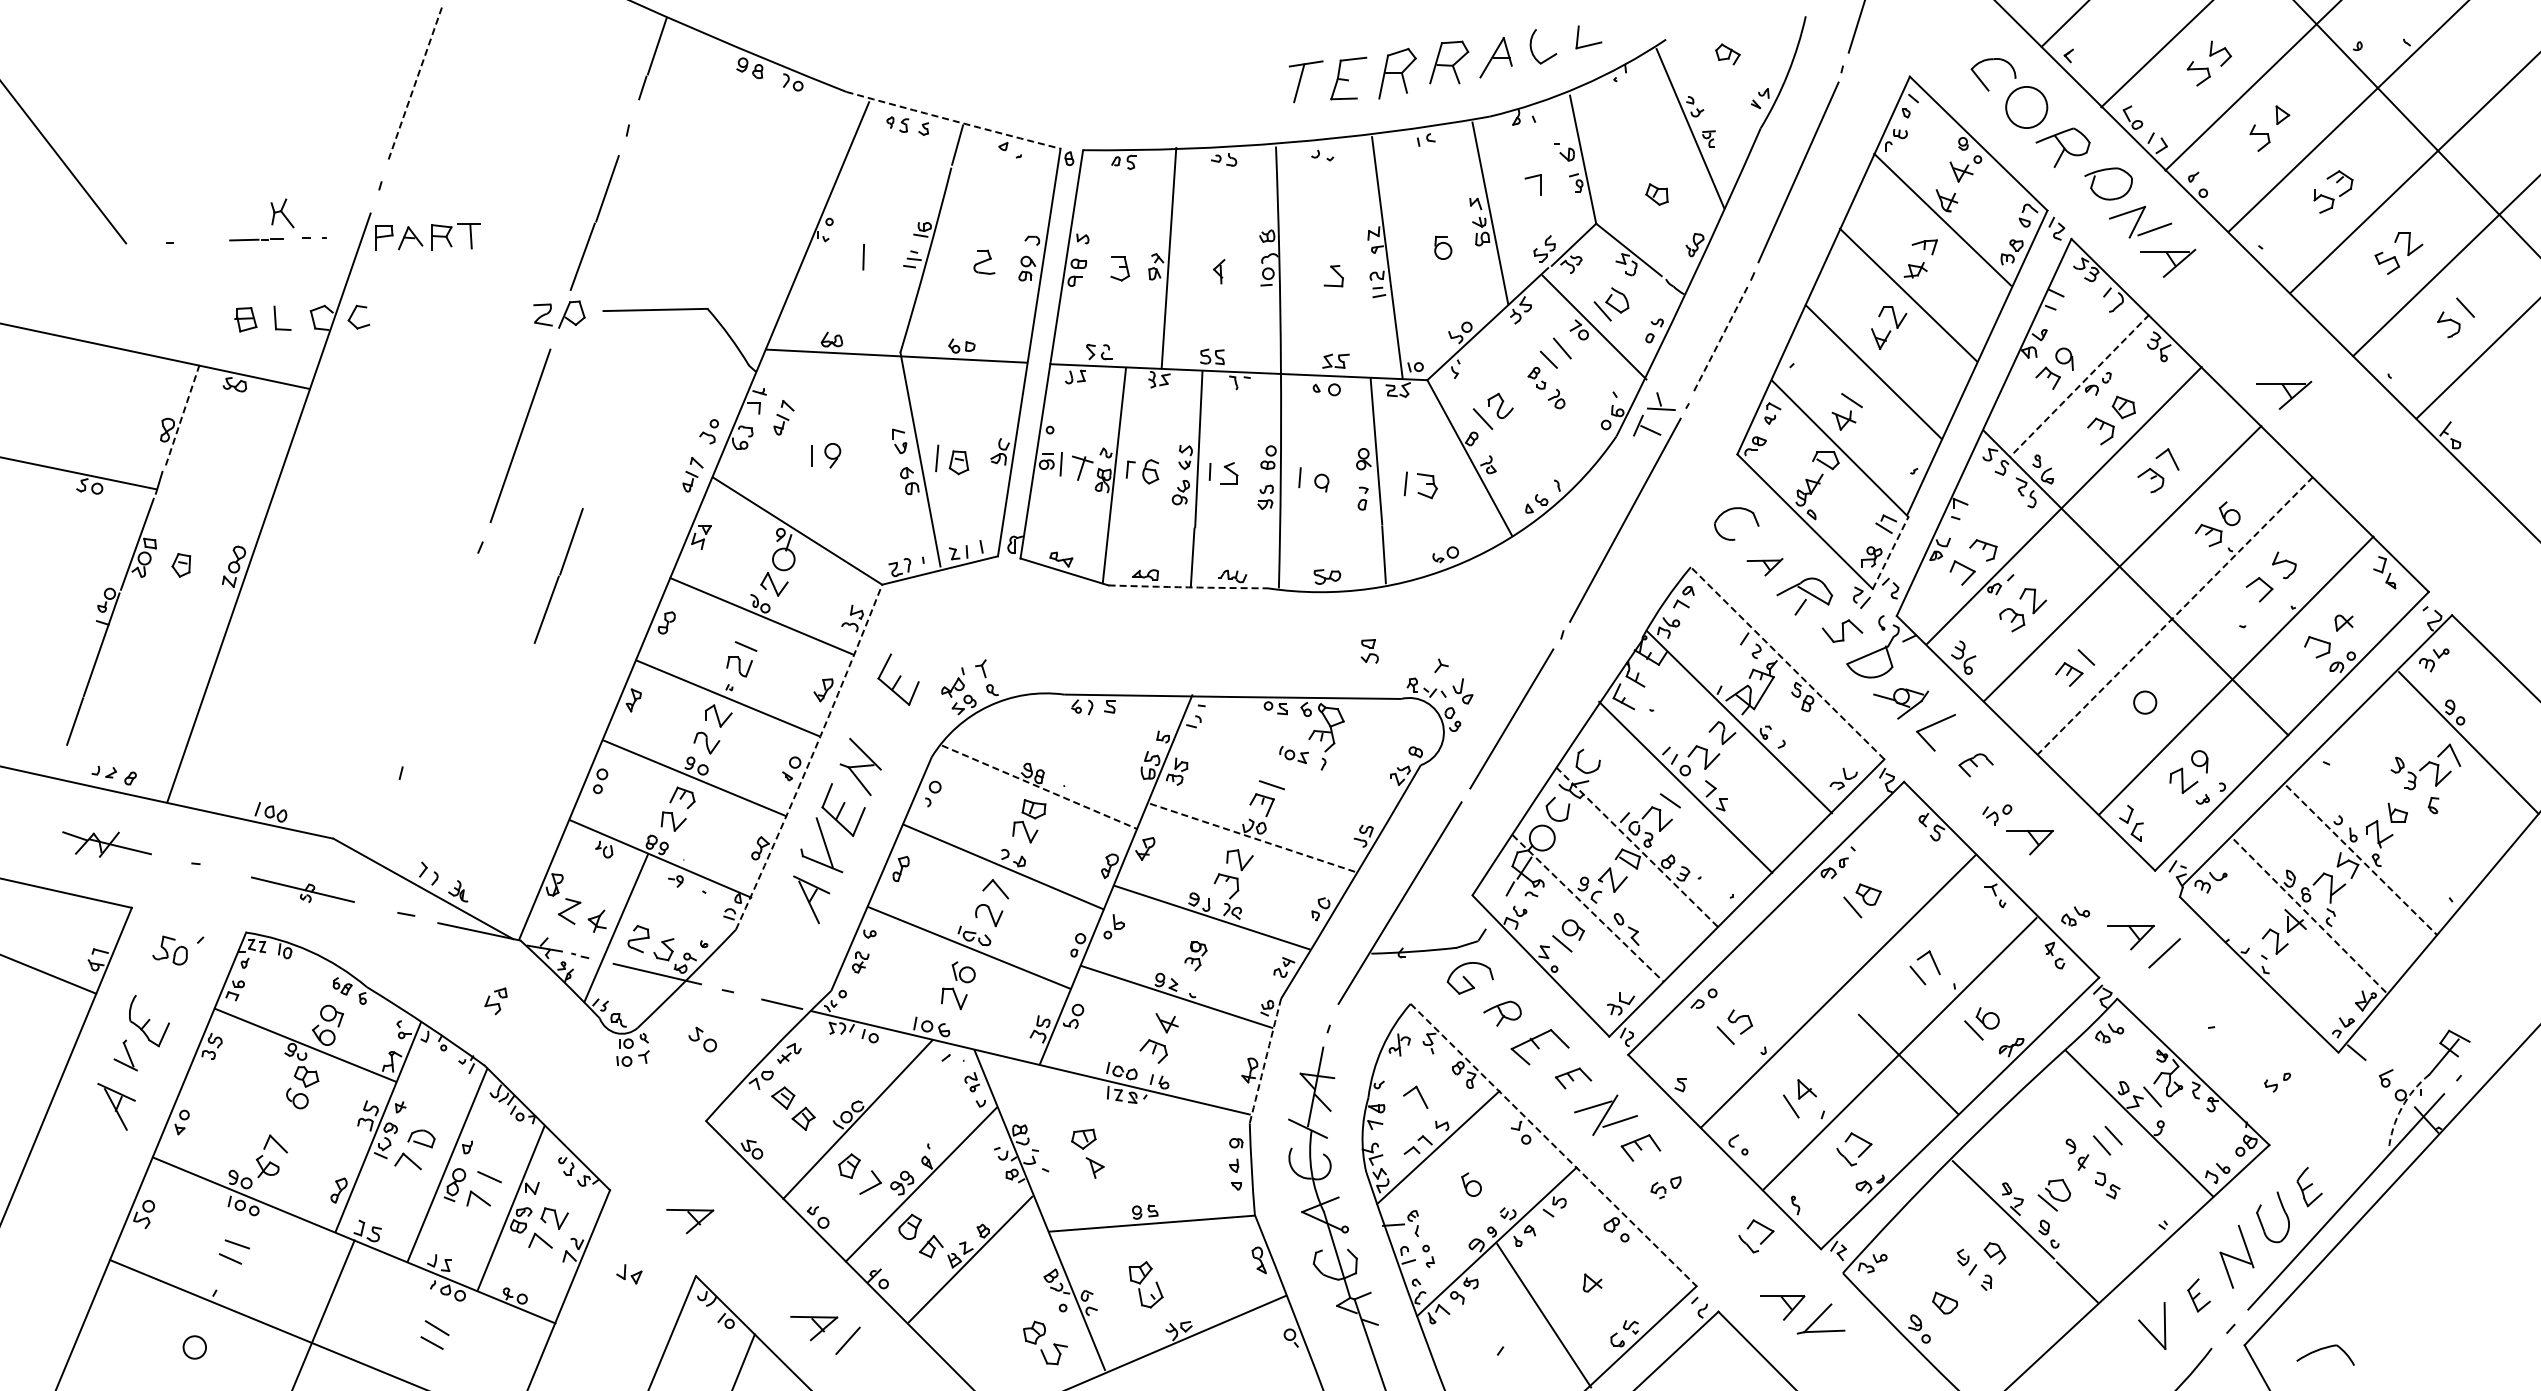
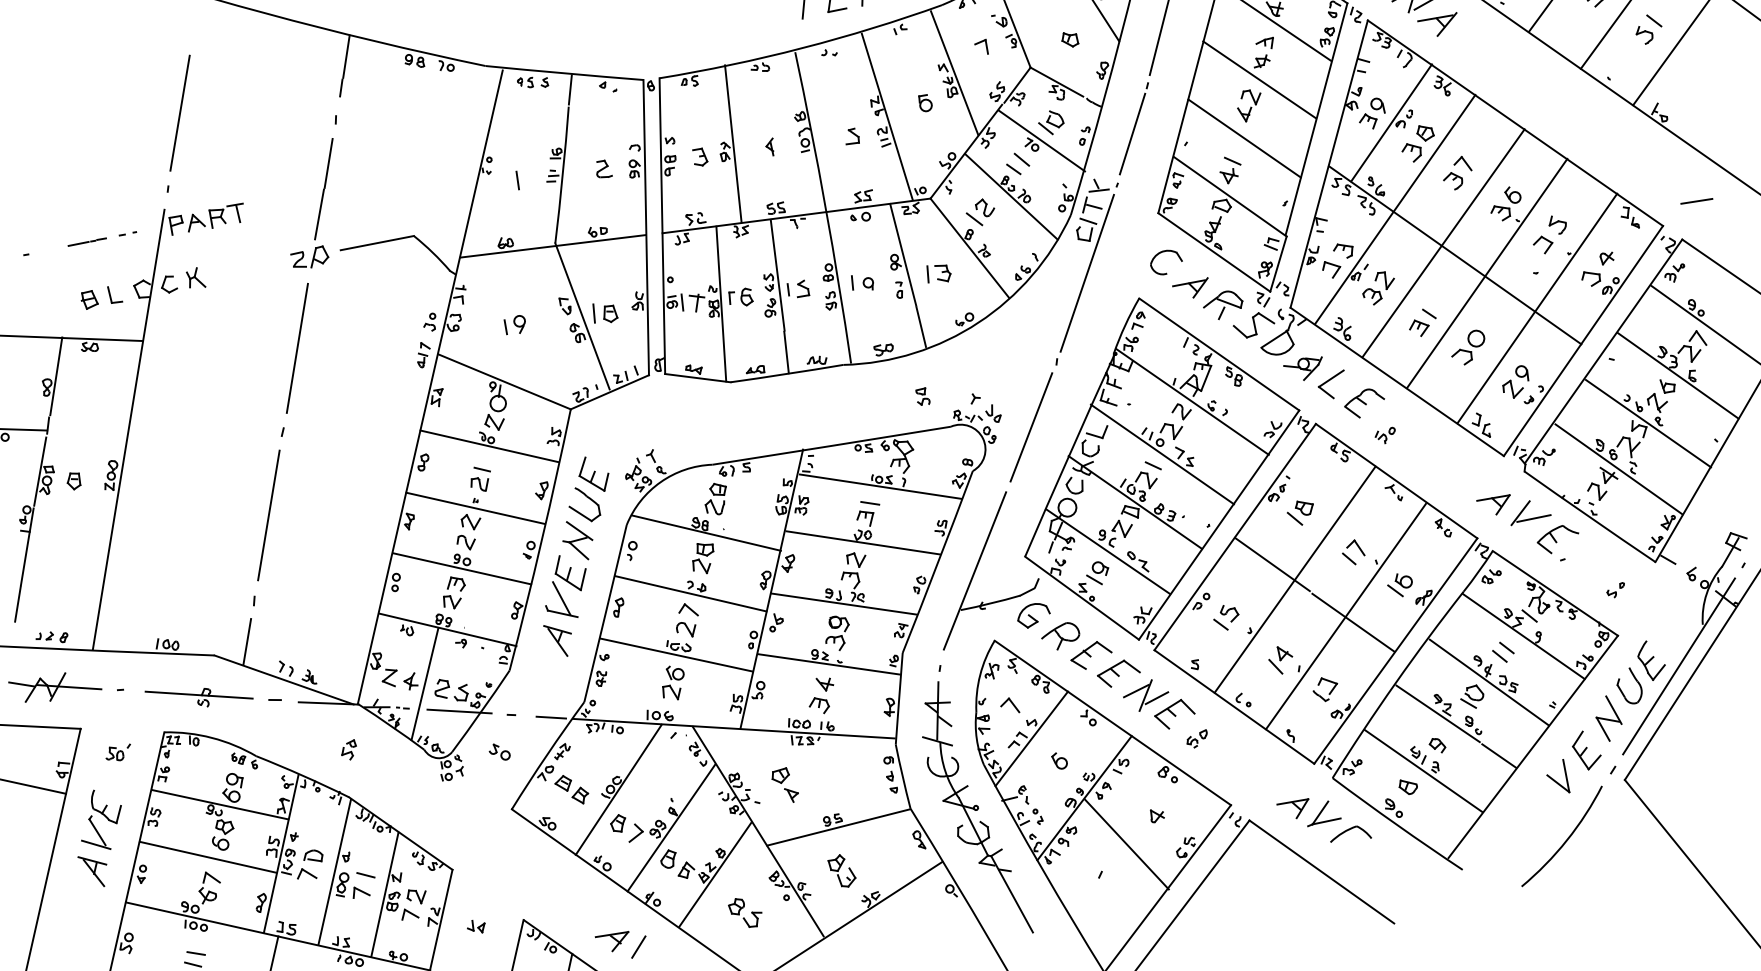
line: (414, 84) -> (179, 113), dashed -> solid
arc: (953, 120) -> (564, 73), dashed -> solid
part: (282, 213) -> (195, 278), moved
line: (1720, 339) -> (1132, 134), dashed -> solid
line: (2079, 386) -> (1391, 123), dashed -> solid
part: (2284, 394) -> (1537, 104), removed
line: (1538, 396) -> (1010, 196), added
line: (182, 416) -> (56, 375), dashed -> solid
part: (783, 417) -> (480, 303), removed
part: (1635, 459) -> (1087, 229), added
line: (1890, 552) -> (1278, 263), dashed -> solid
line: (2480, 565) -> (1696, 201), added
part: (1764, 566) -> (1191, 288), size x1.43
line: (558, 575) -> (341, 442), removed
arc: (1188, 587) -> (787, 374), dashed -> solid
line: (2175, 615) -> (1487, 273), dashed -> solid
part: (1842, 630) -> (1253, 324), size x1.43
line: (441, 658) -> (268, 515), added
line: (1787, 662) -> (1219, 353), dashed -> solid
part: (884, 710) -> (587, 497), added
part: (2115, 718) -> (1457, 353), added
part: (1061, 742) -> (716, 498), added
part: (1601, 742) -> (1097, 433), added
arc: (811, 758) -> (542, 540), dashed -> solid
line: (1290, 764) -> (880, 486), added
part: (1975, 765) -> (1364, 403), size x1.67
line: (1040, 787) -> (707, 533), dashed -> solid
line: (2414, 801) -> (1678, 375), added
line: (381, 827) -> (247, 641), added
line: (1253, 837) -> (863, 542), dashed -> solid
part: (2029, 842) -> (1411, 451), removed
part: (106, 844) -> (55, 687), size x1.43
line: (1637, 847) -> (1135, 502), dashed -> solid
line: (2361, 860) -> (1648, 423), dashed -> solid
part: (302, 889) -> (198, 695), size x1.43
line: (1587, 908) -> (1107, 551), dashed -> solid
part: (2075, 916) -> (1453, 498), removed
line: (2310, 916) -> (1619, 469), dashed -> solid
part: (177, 950) -> (118, 753), size x0.71
part: (1195, 955) -> (837, 632), size x1.67
line: (2181, 963) -> (1533, 518), added
line: (1810, 964) -> (1272, 564), added
part: (2210, 997) -> (1558, 538), added
part: (1502, 1013) -> (1060, 636), size x1.43
part: (125, 1055) -> (94, 833), size x1.67
arc: (1265, 1061) -> (899, 699), dashed -> solid
part: (1573, 1078) -> (1118, 673), size x1.67
arc: (2401, 1108) -> (1706, 593), dashed -> solid
line: (276, 1114) -> (207, 857), added
line: (1553, 1145) -> (1112, 723), dashed -> solid
part: (1640, 1147) -> (1174, 714), size x1.43
line: (2080, 1178) -> (1488, 682), added
part: (2309, 1186) -> (1651, 660), size x1.43
part: (690, 1221) -> (513, 882), removed
part: (1761, 1241) -> (1271, 765), removed
line: (1969, 1284) -> (1423, 770), added
part: (2198, 1295) -> (1586, 750), size x1.67
part: (1042, 1336) -> (742, 908), moved
part: (2325, 1354) -> (1349, 834), moved

